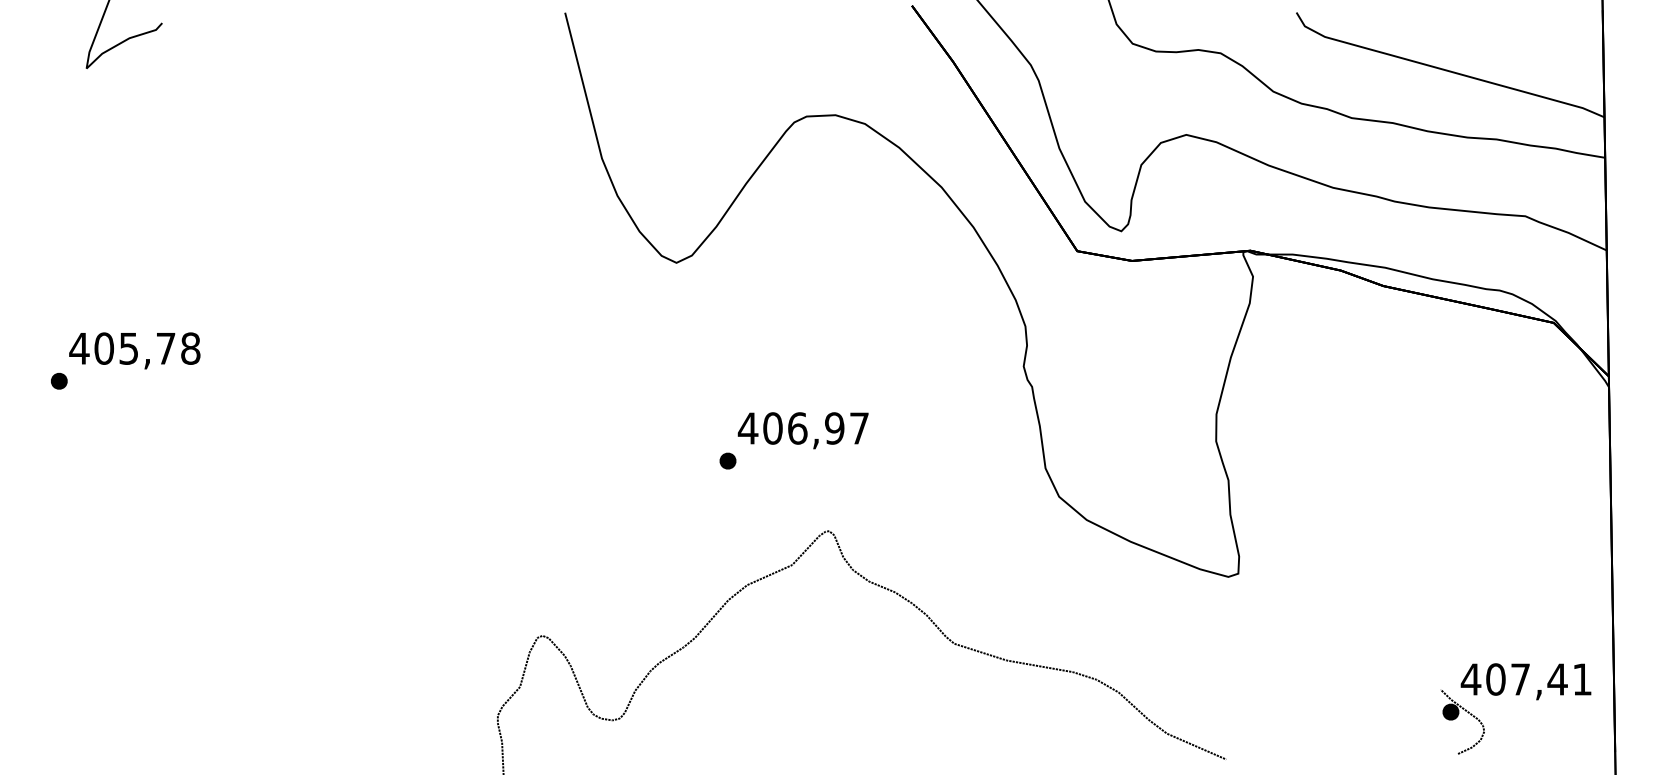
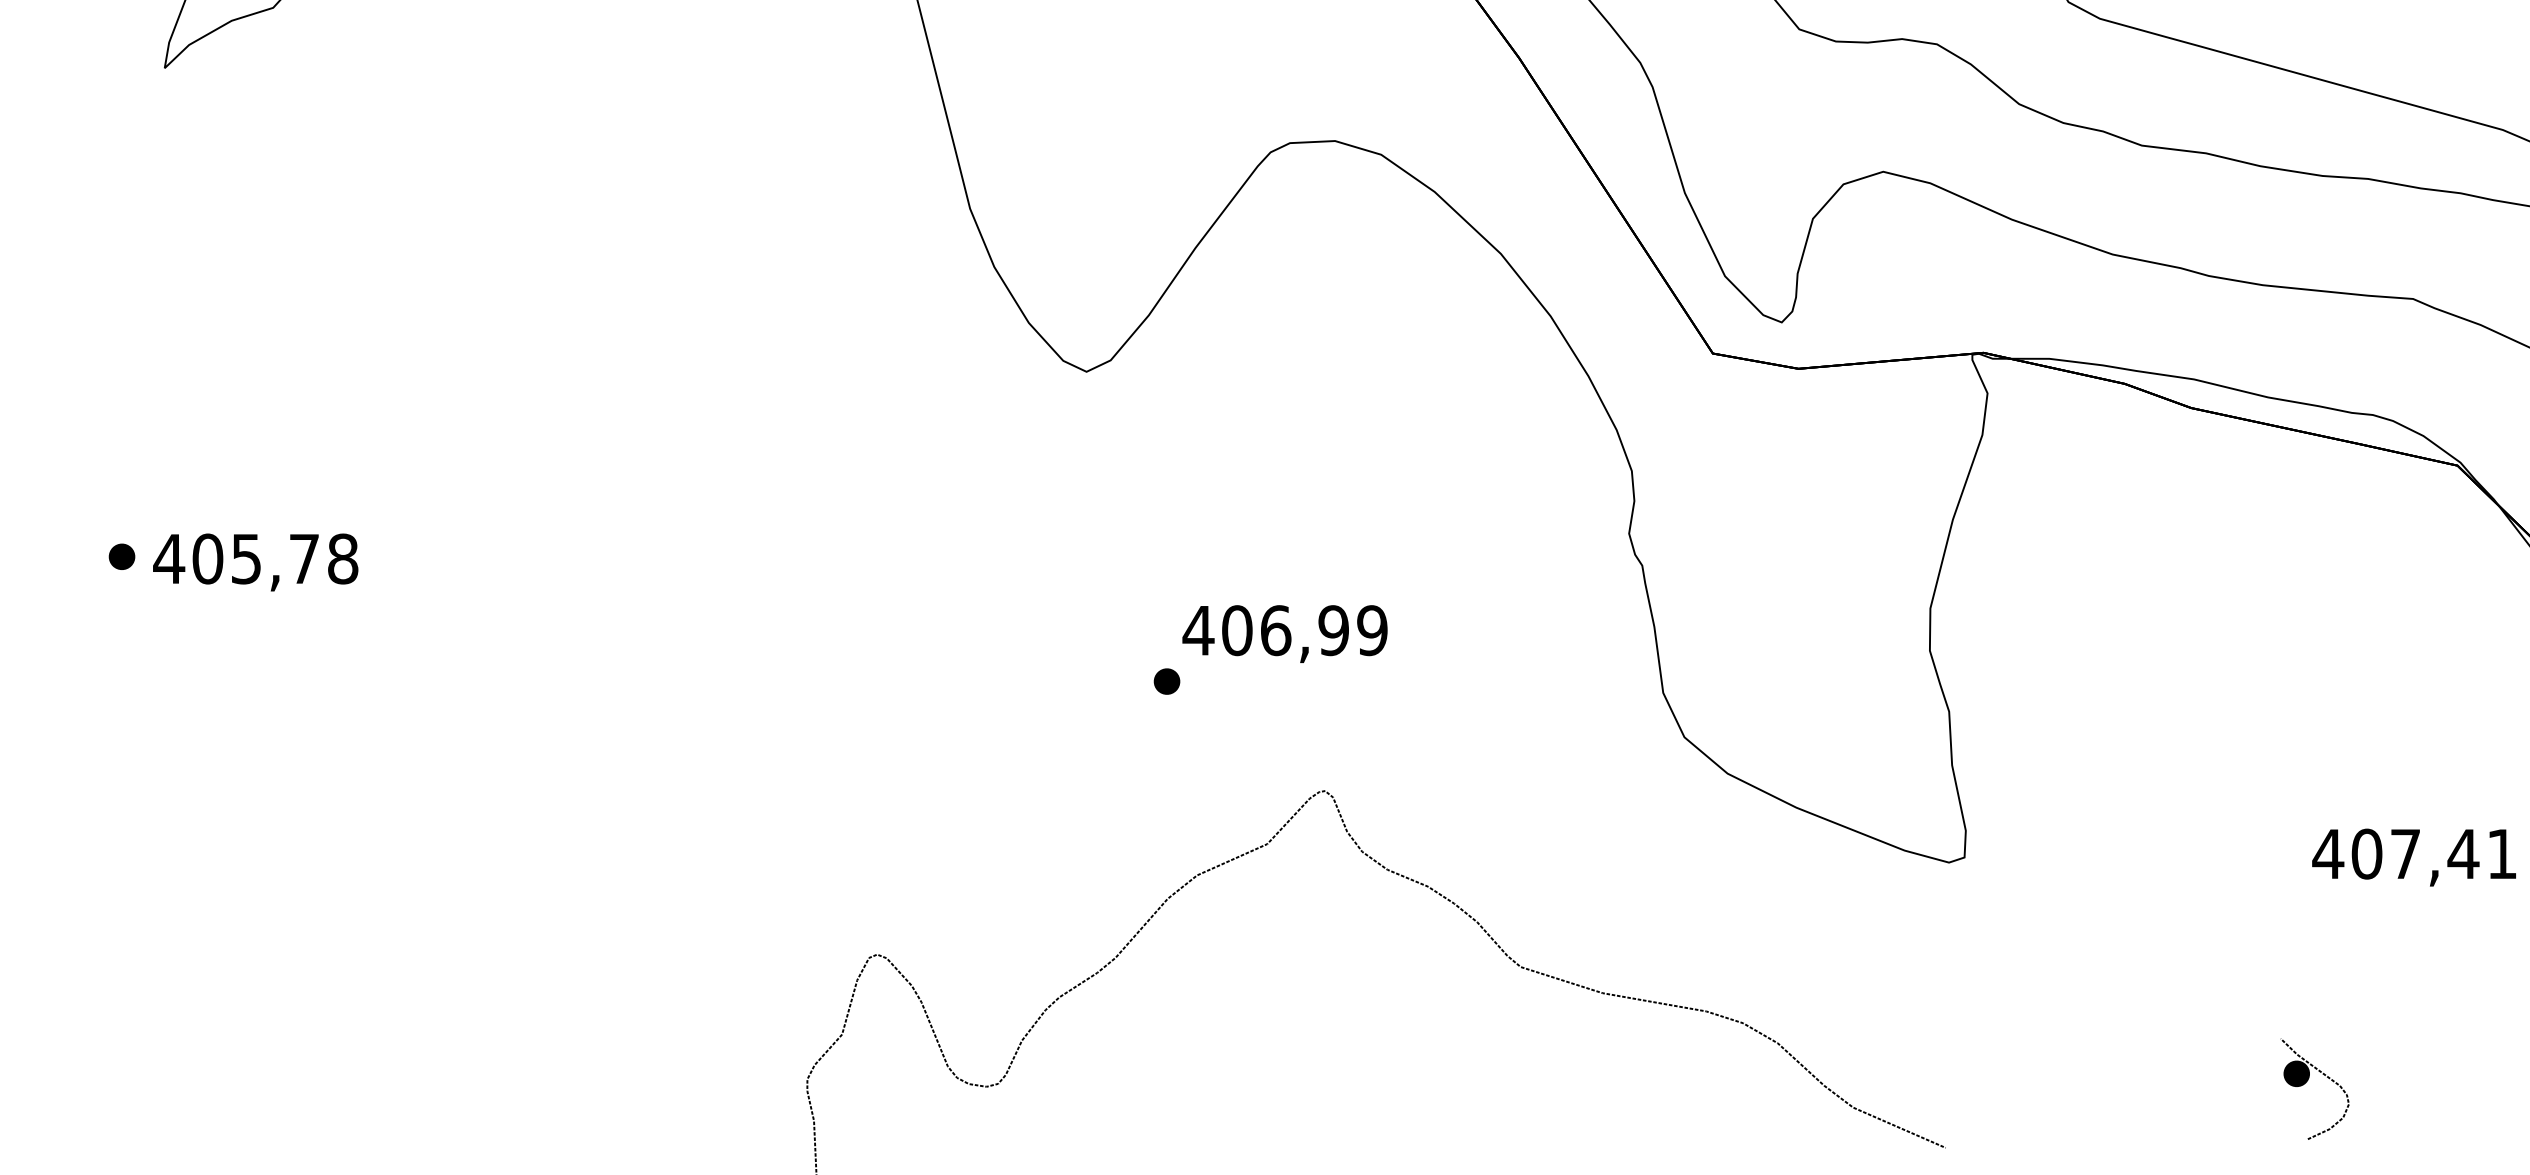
text: (134, 350) -> (255, 561), moved
text: (859, 428) -> (1372, 630), 406,97 -> 406,99
text: (1525, 681) -> (2413, 857), moved

